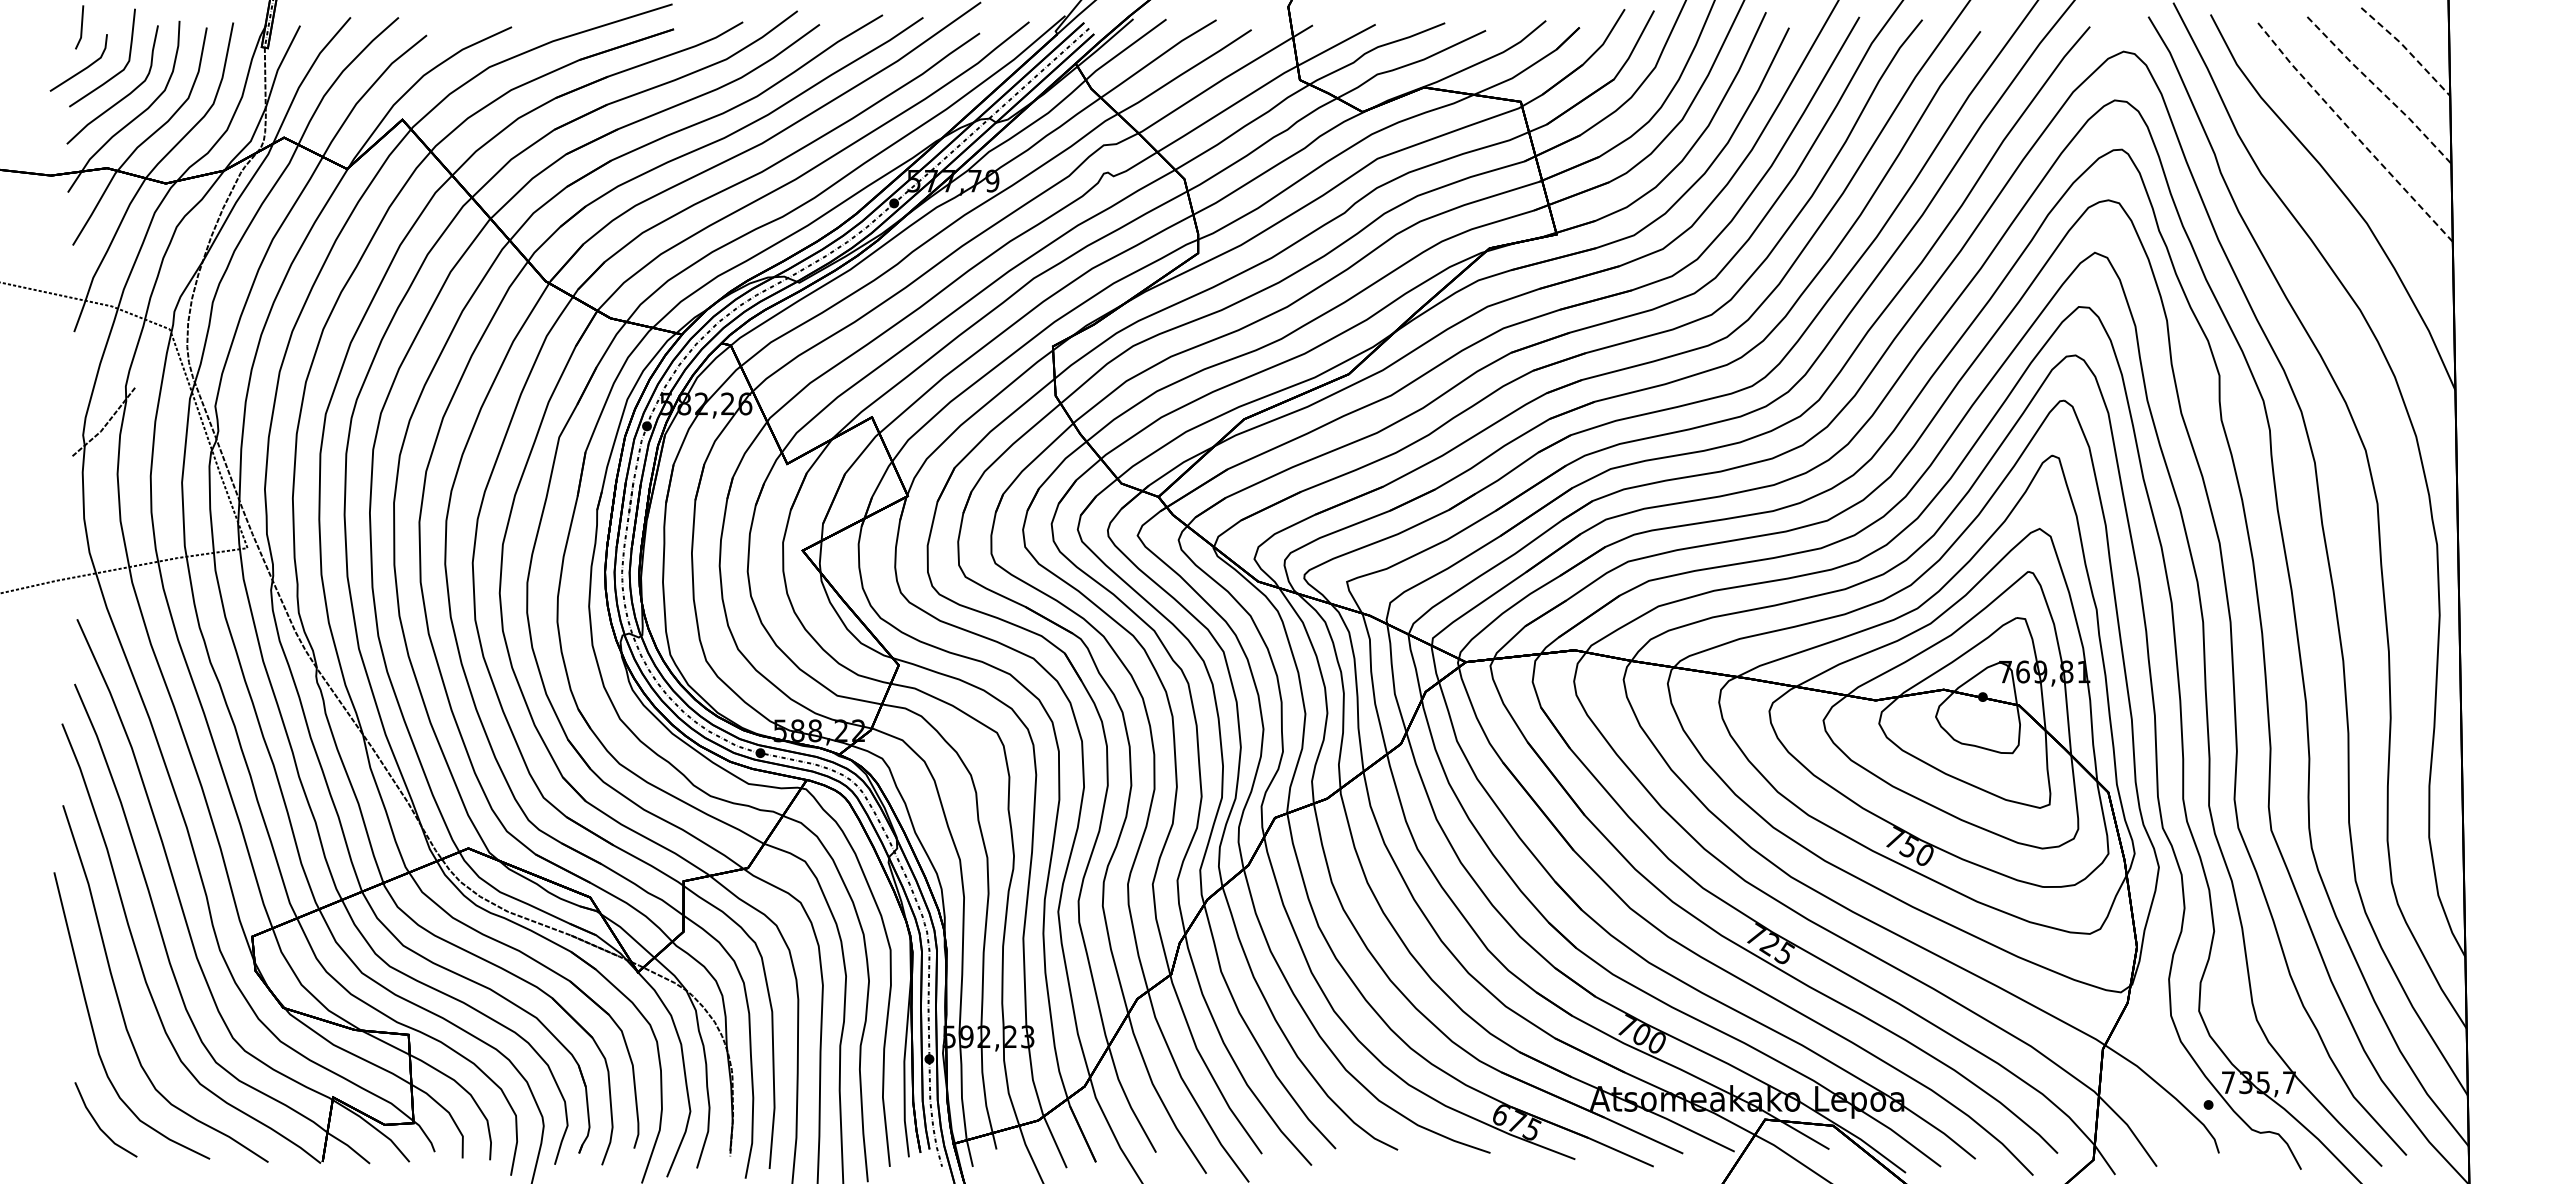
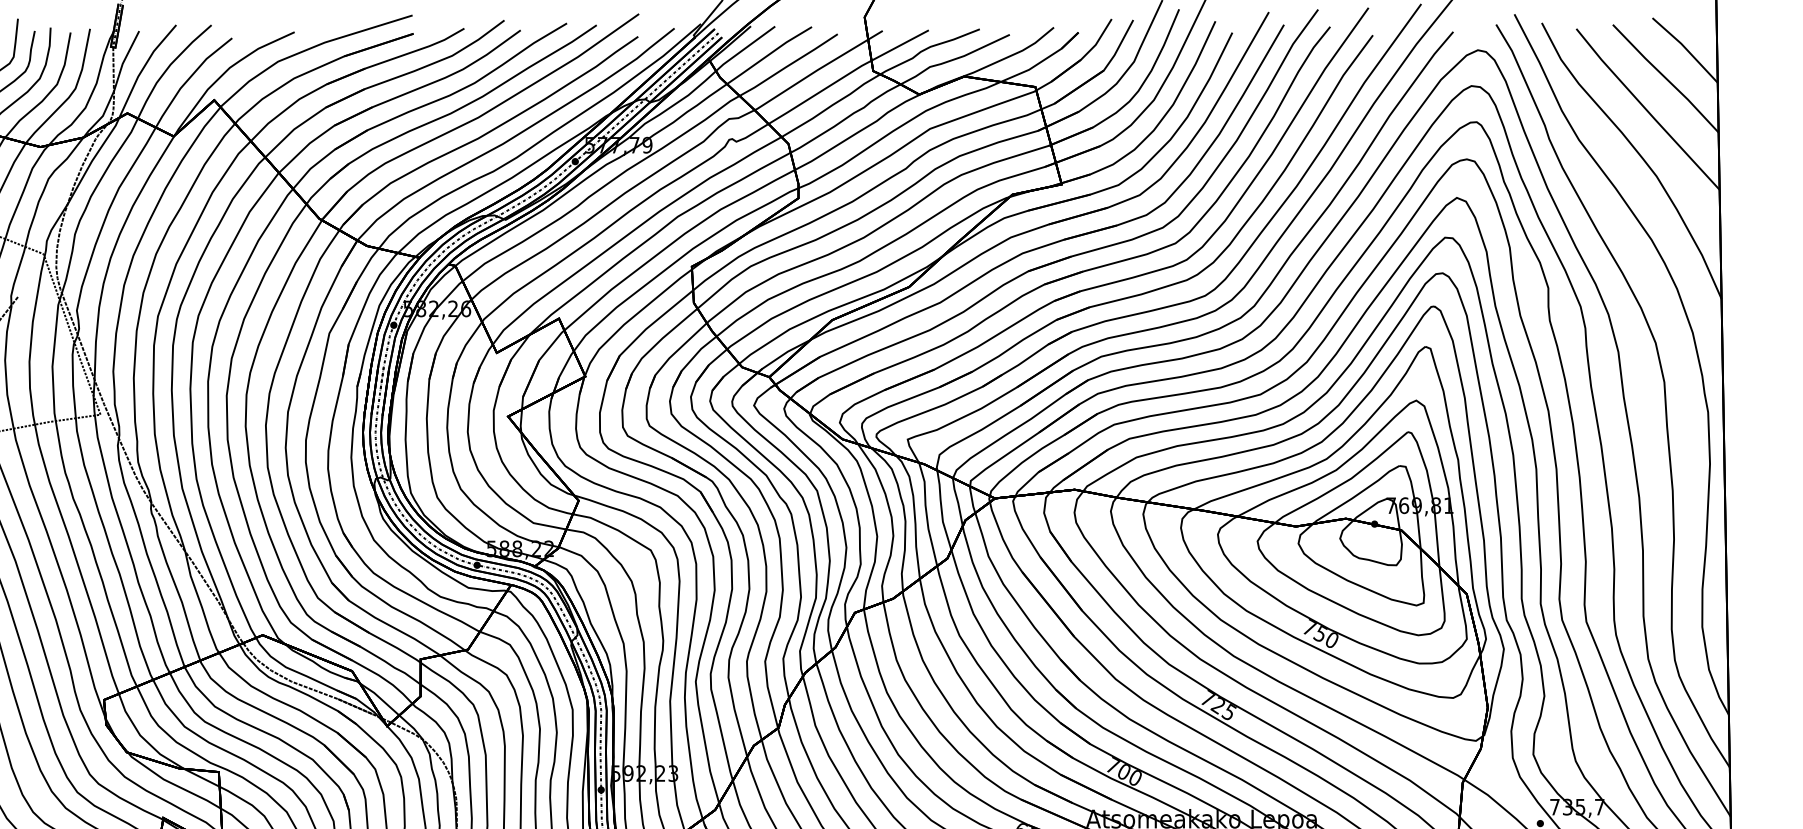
line: (2407, 50) -> (1686, 49), dashed -> solid
line: (2380, 90) -> (1666, 78), dashed -> solid
line: (2353, 132) -> (1646, 109), dashed -> solid

